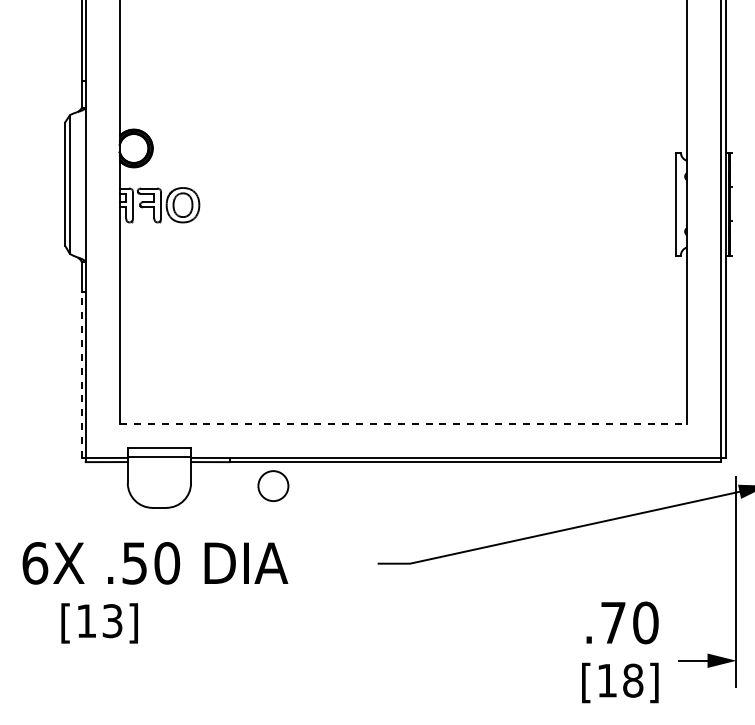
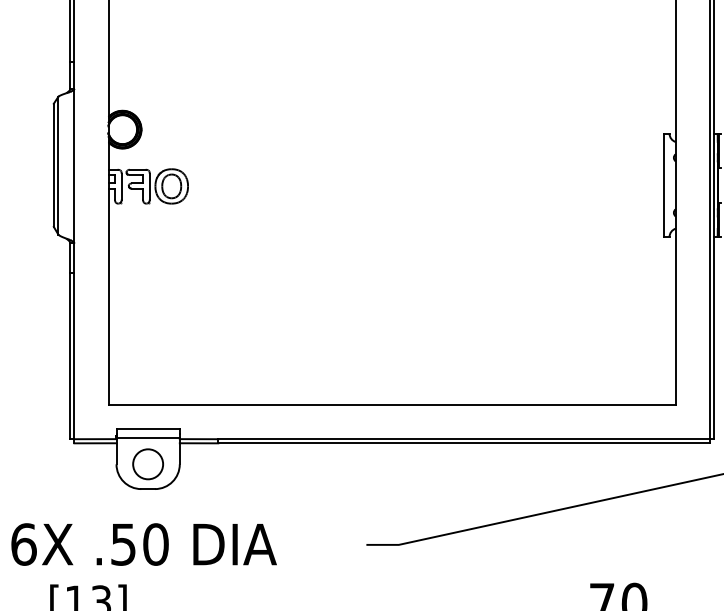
line: (81, 375) -> (70, 356), dashed -> solid
line: (404, 423) -> (393, 404), dashed -> solid
circle: (273, 485) -> (148, 463), moved

